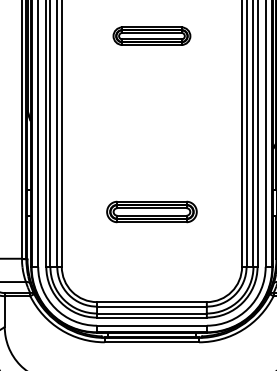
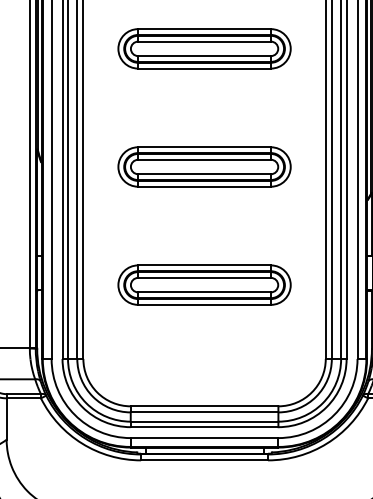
part: (151, 35) -> (203, 47), size x1.67
part: (151, 123) -> (203, 166), added
part: (151, 211) -> (203, 284), size x1.43

